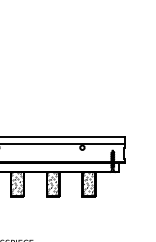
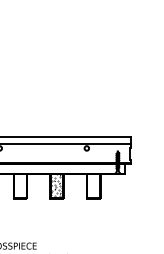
hatch: (17, 184) -> (20, 186), removed
hatch: (88, 184) -> (93, 186), removed

